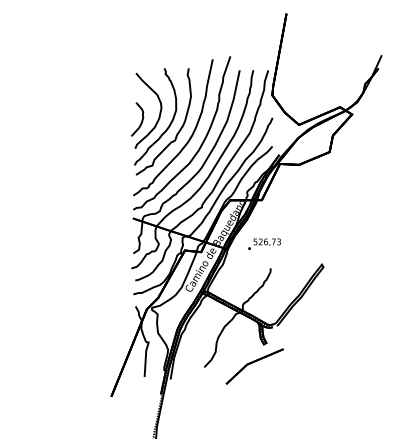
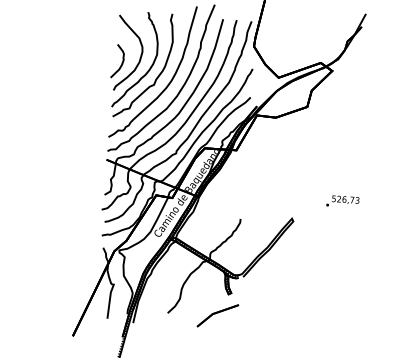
text: (264, 243) -> (342, 201), moved
part: (254, 366) -> (217, 315), size x0.7

